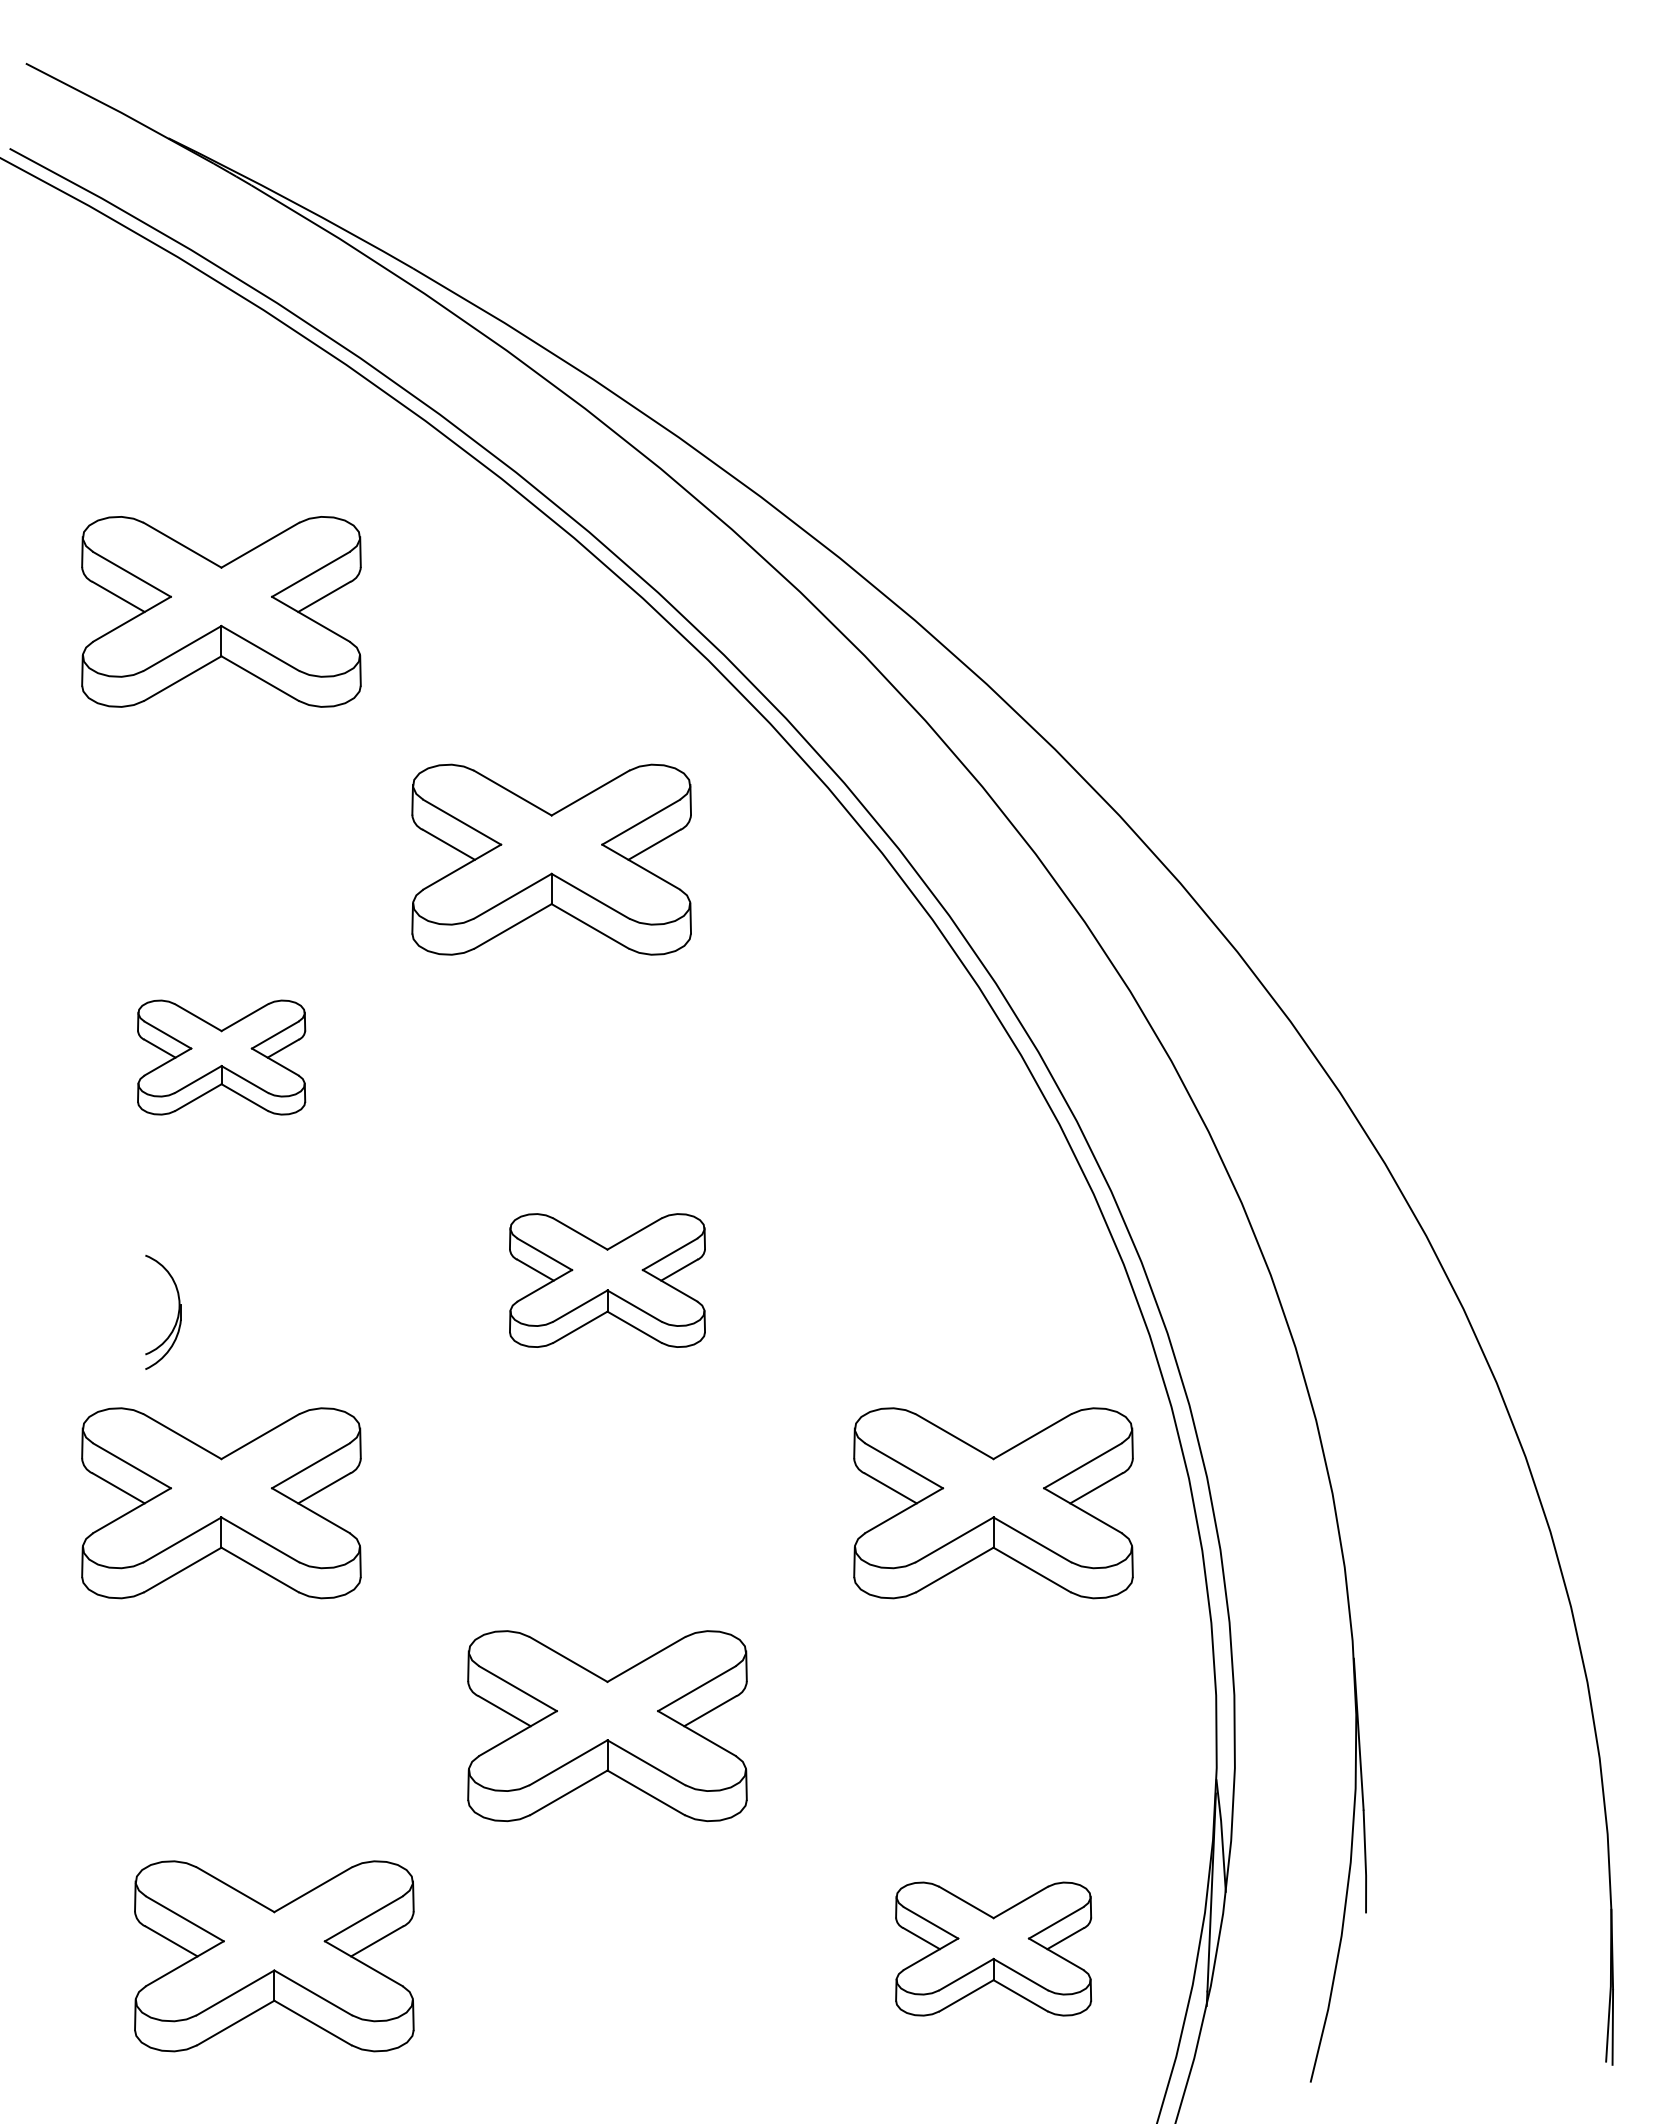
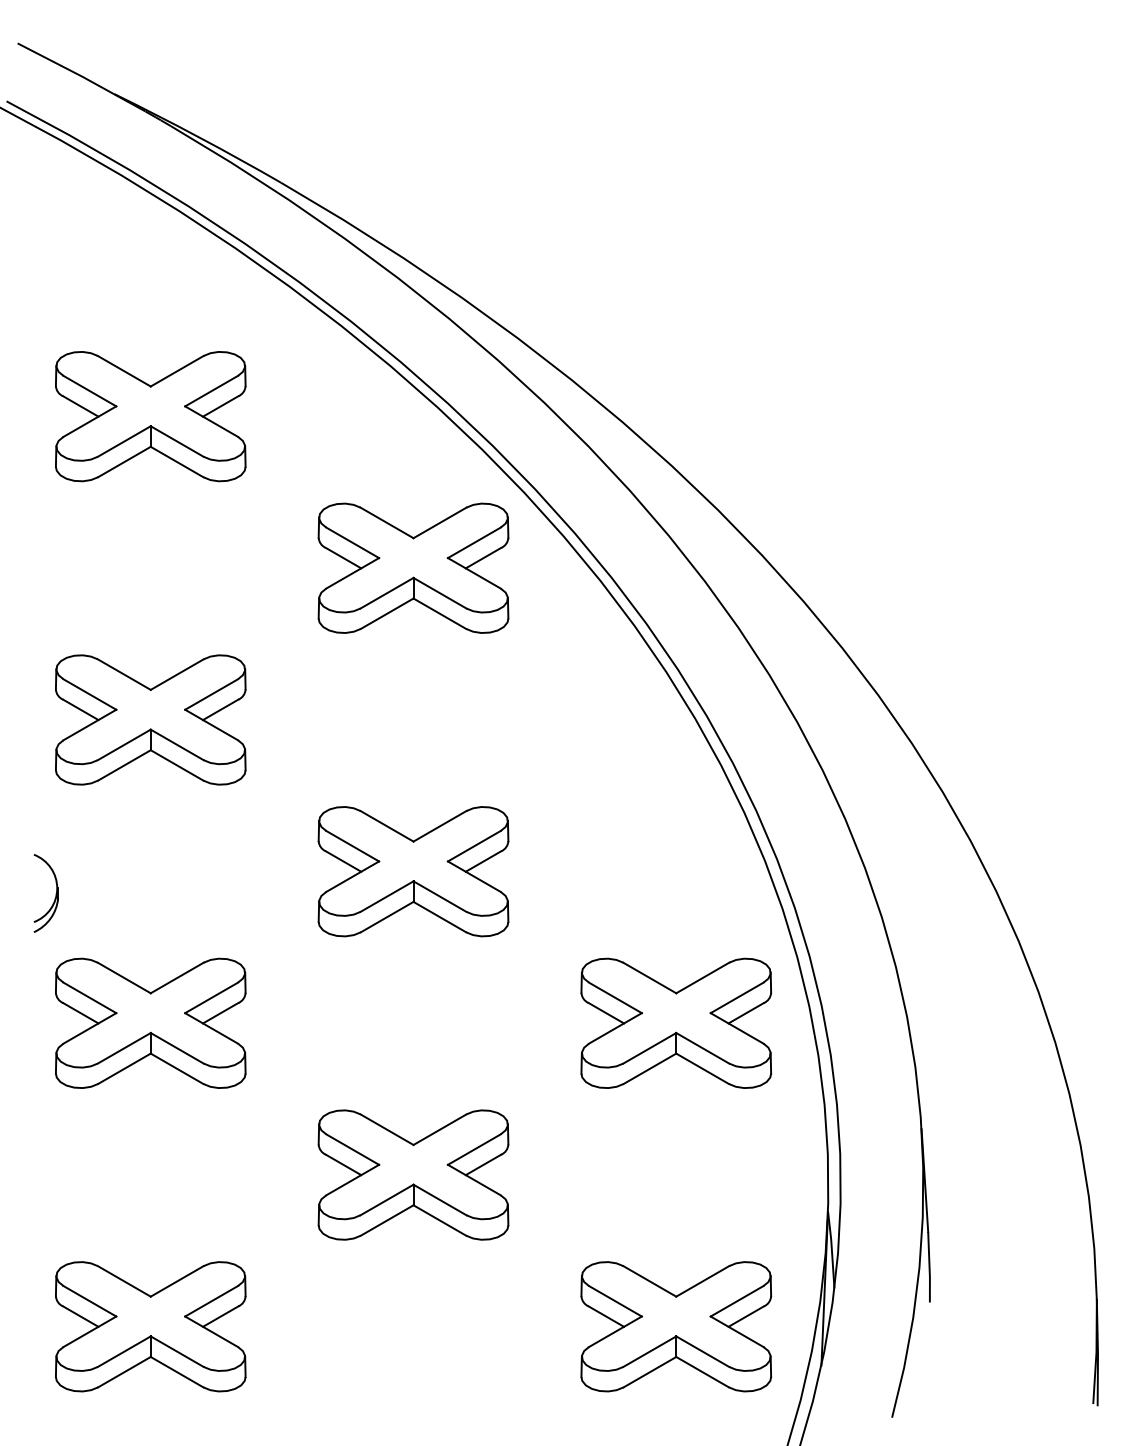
part: (551, 858) -> (413, 567), moved
part: (221, 1056) -> (150, 719), size x1.67
part: (607, 1280) -> (413, 871), size x1.43
part: (177, 1312) -> (55, 893), moved
part: (993, 1948) -> (676, 1326), size x1.43
part: (273, 1955) -> (150, 1326), moved

